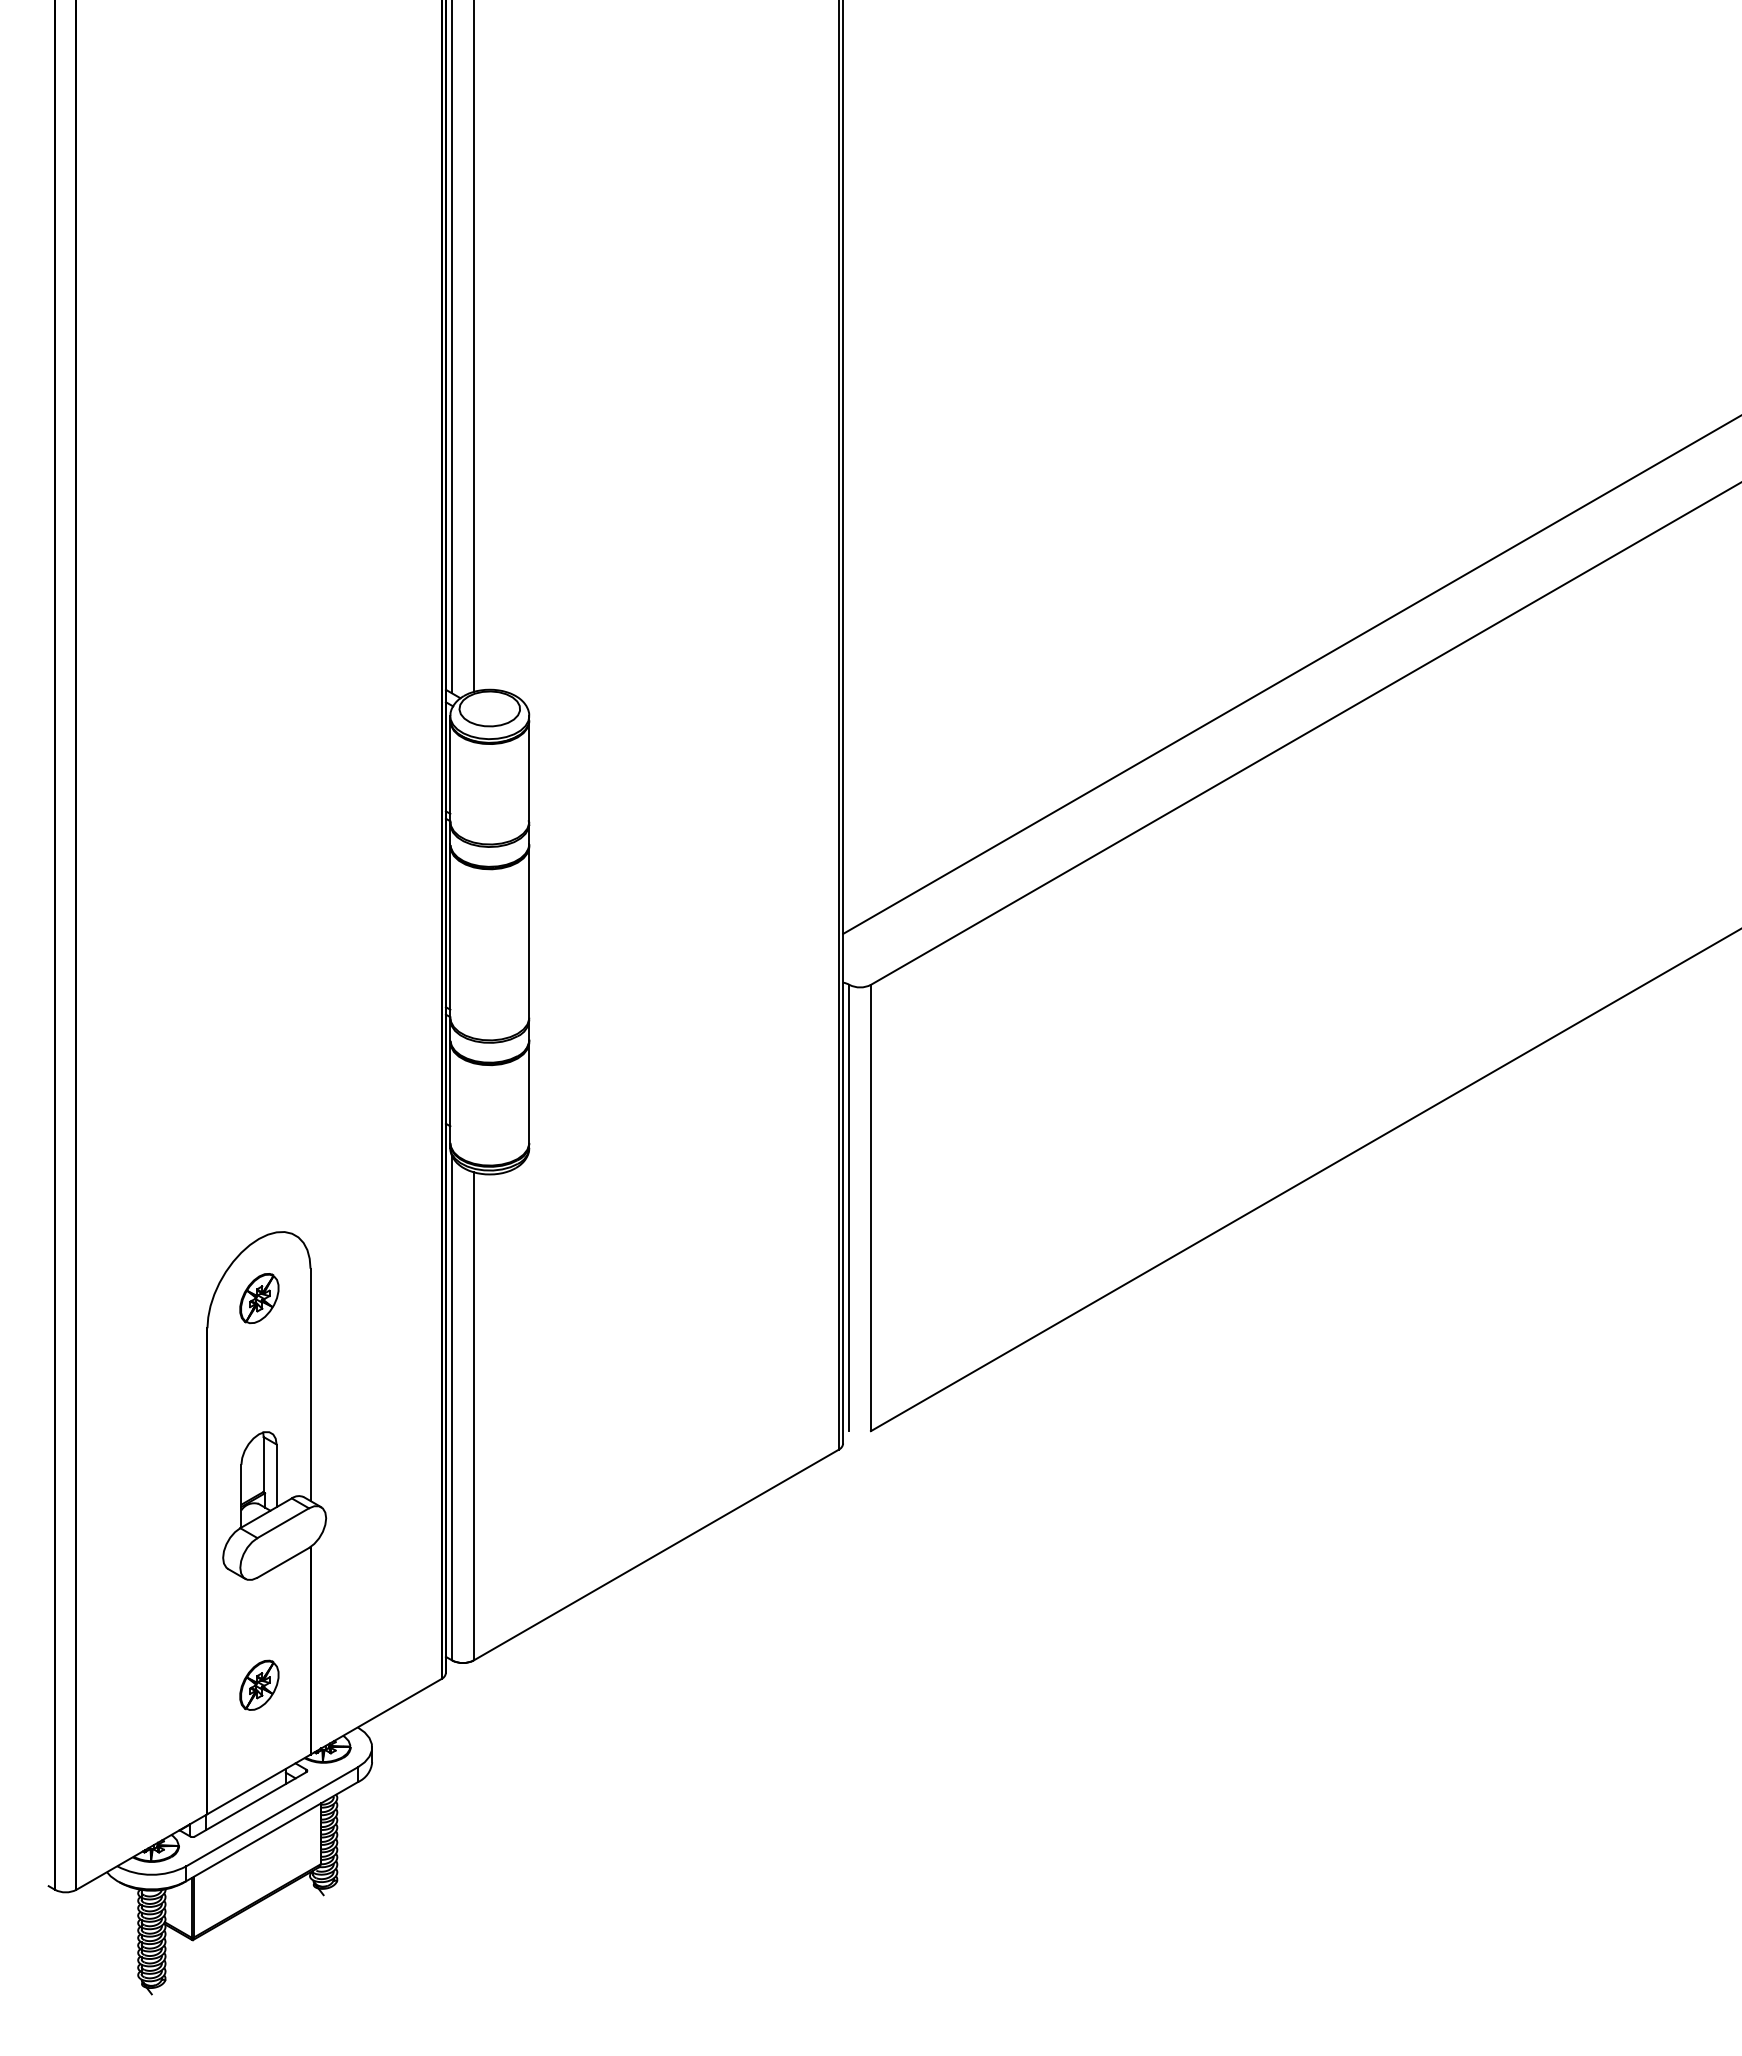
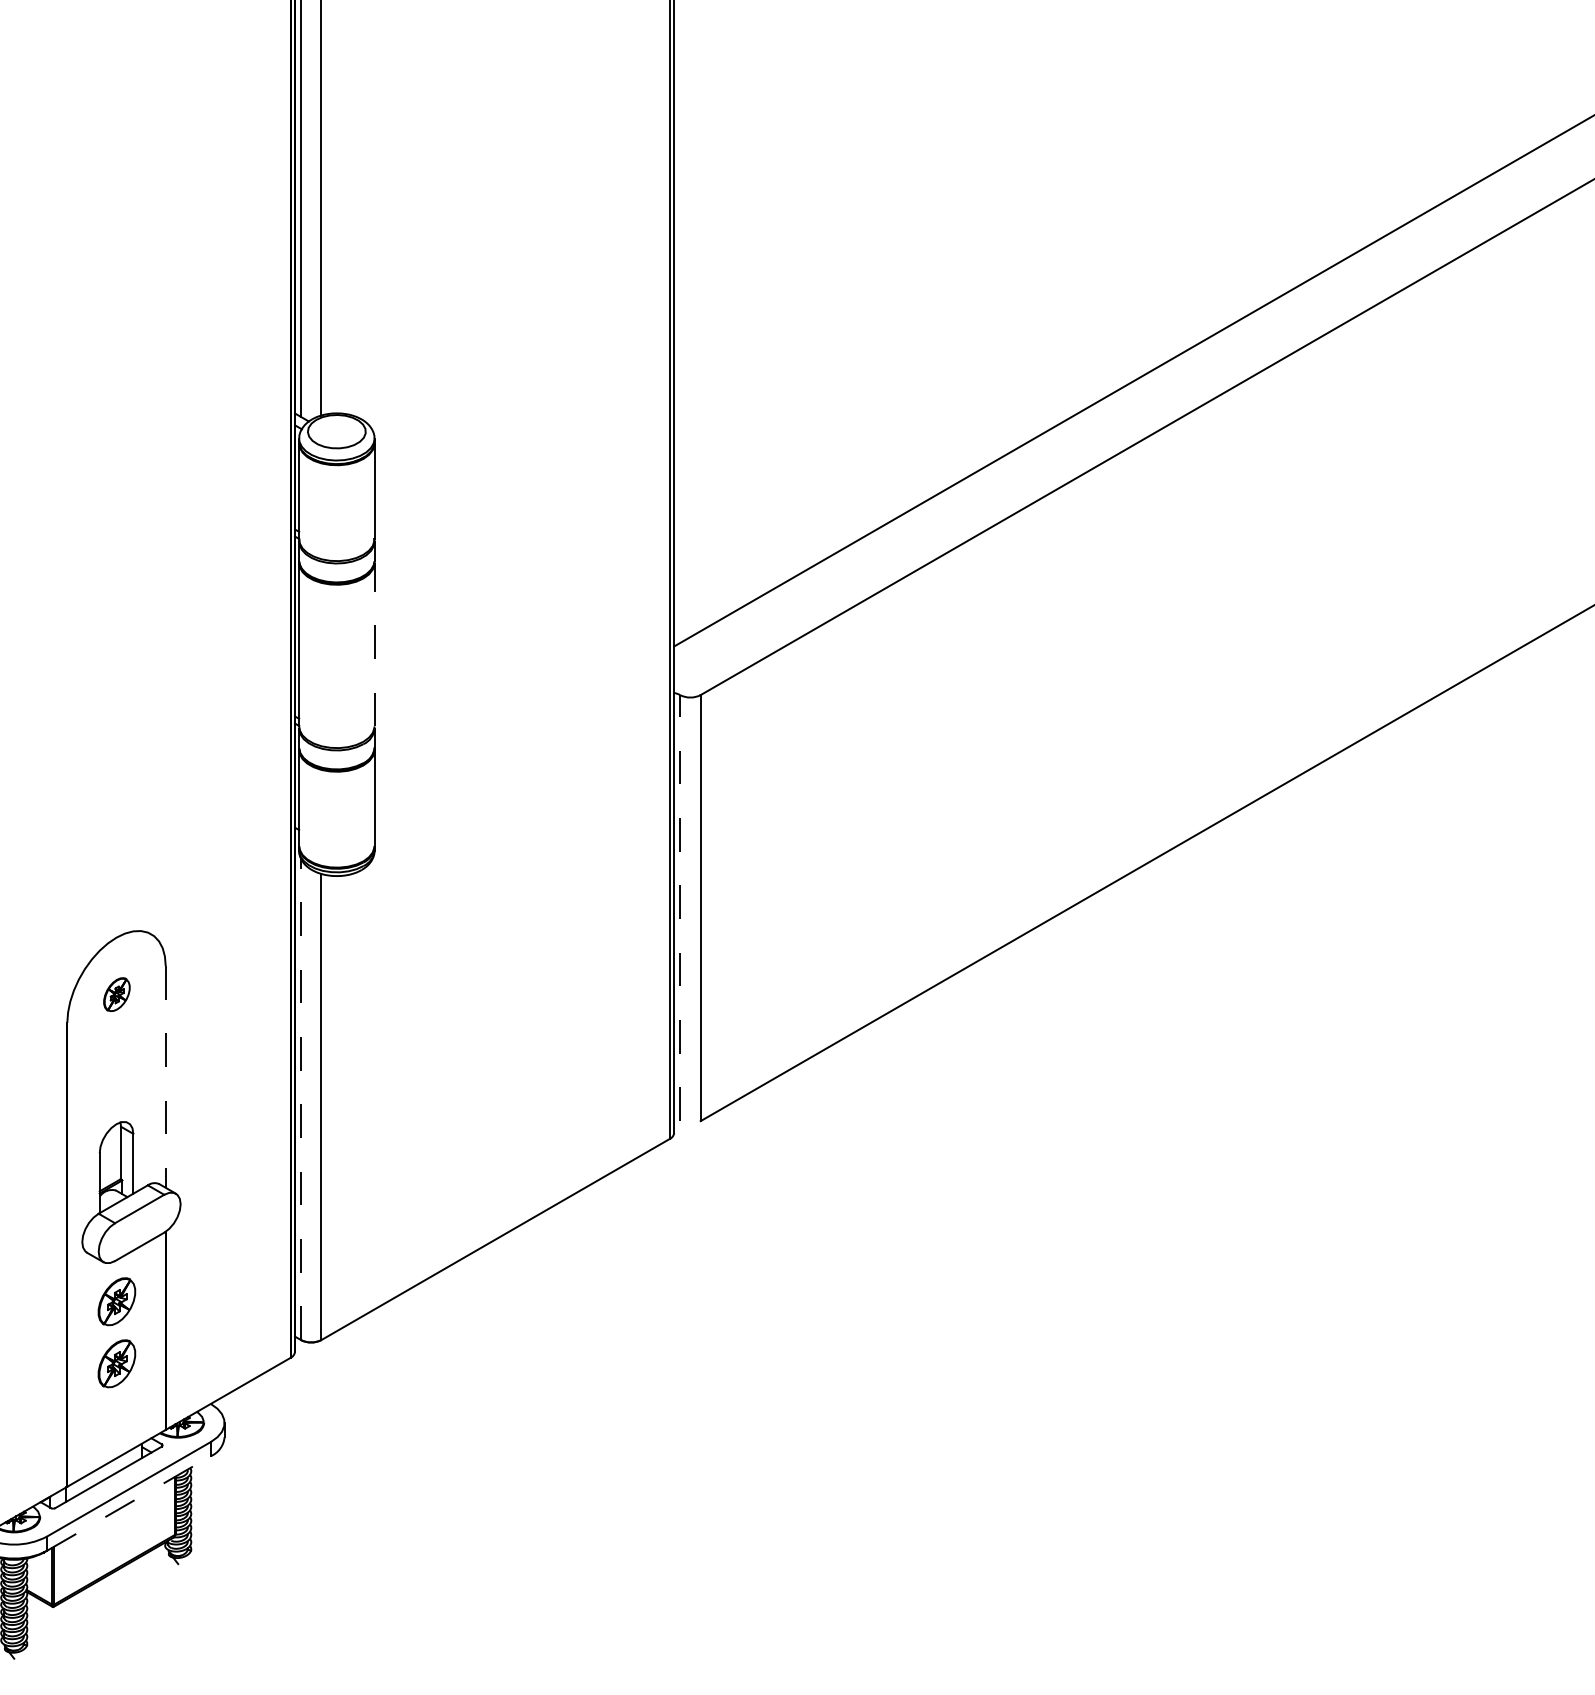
line: (529, 932) -> (374, 645), solid -> dashed
line: (849, 1207) -> (680, 907), solid -> dashed
part: (259, 1298) -> (117, 994), size x0.7
line: (310, 1385) -> (165, 1077), solid -> dashed
line: (452, 1407) -> (301, 1098), solid -> dashed
part: (259, 1619) -> (117, 1300), added
line: (272, 1831) -> (129, 1503), solid -> dashed

